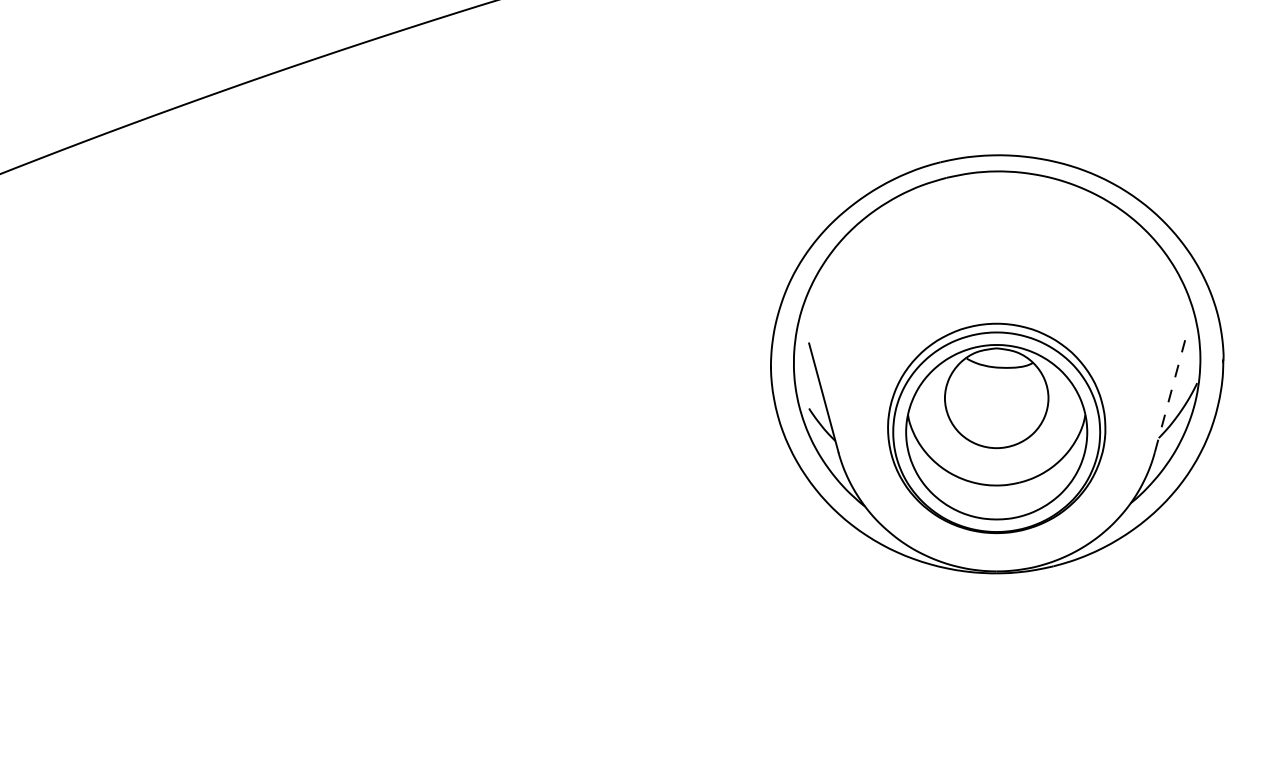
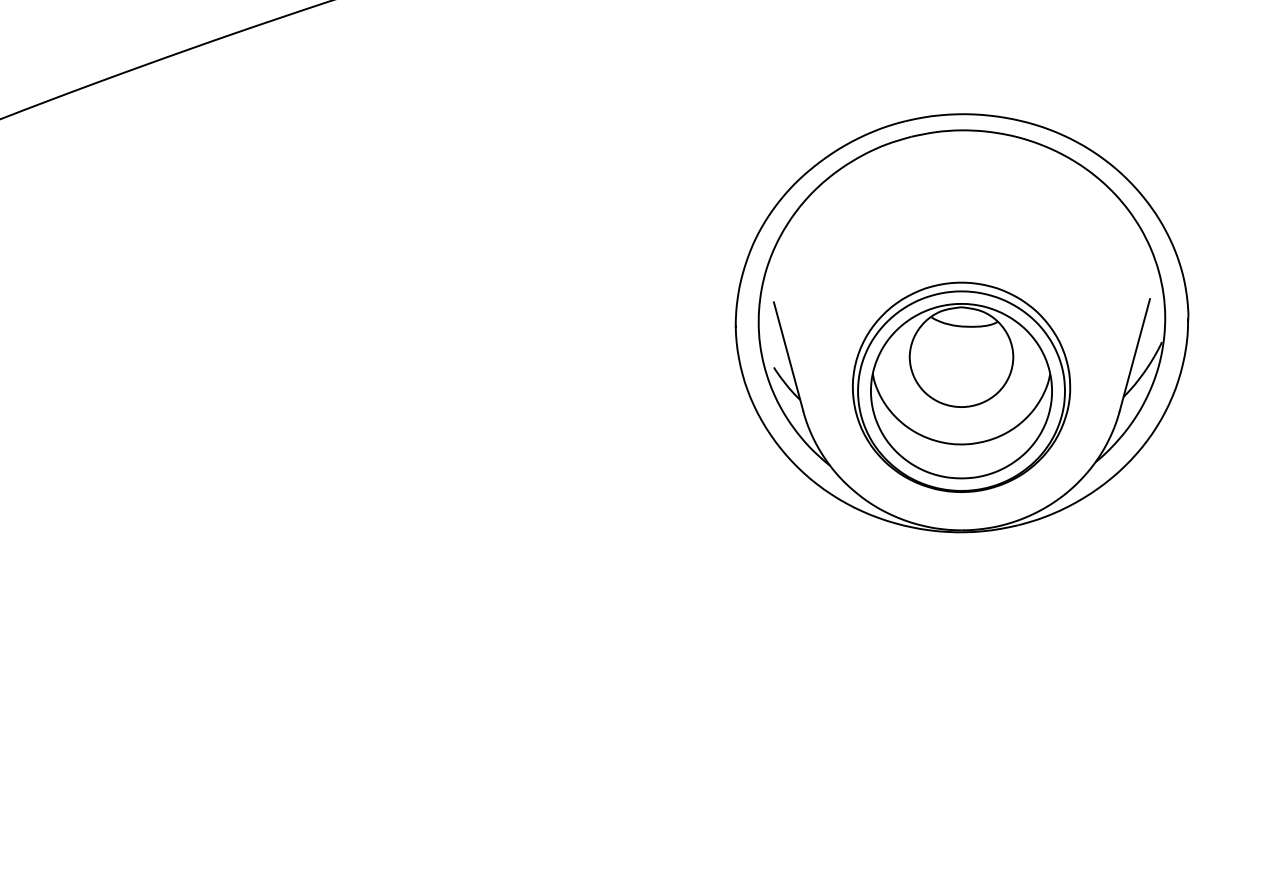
line: (1170, 395) -> (1135, 354), dashed -> solid

